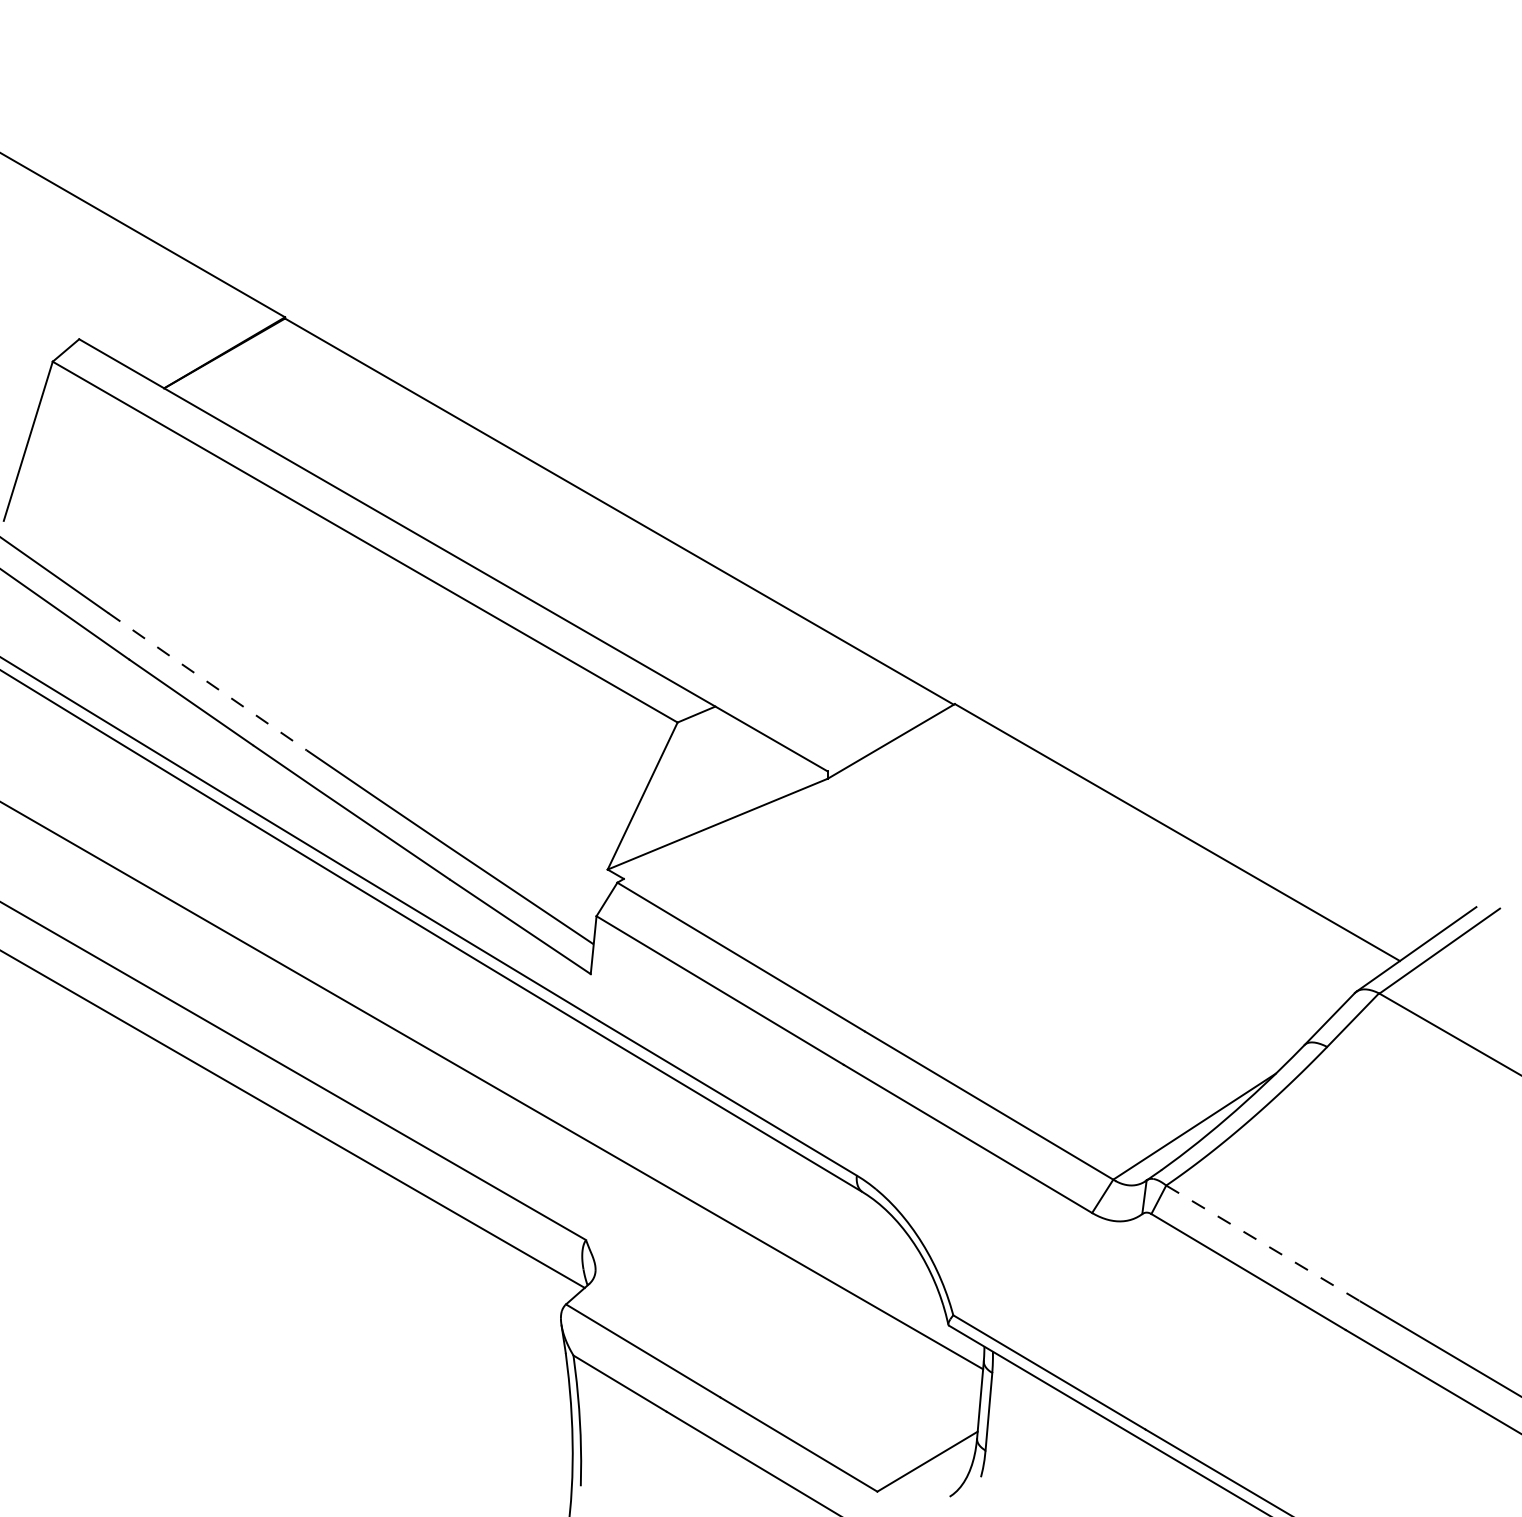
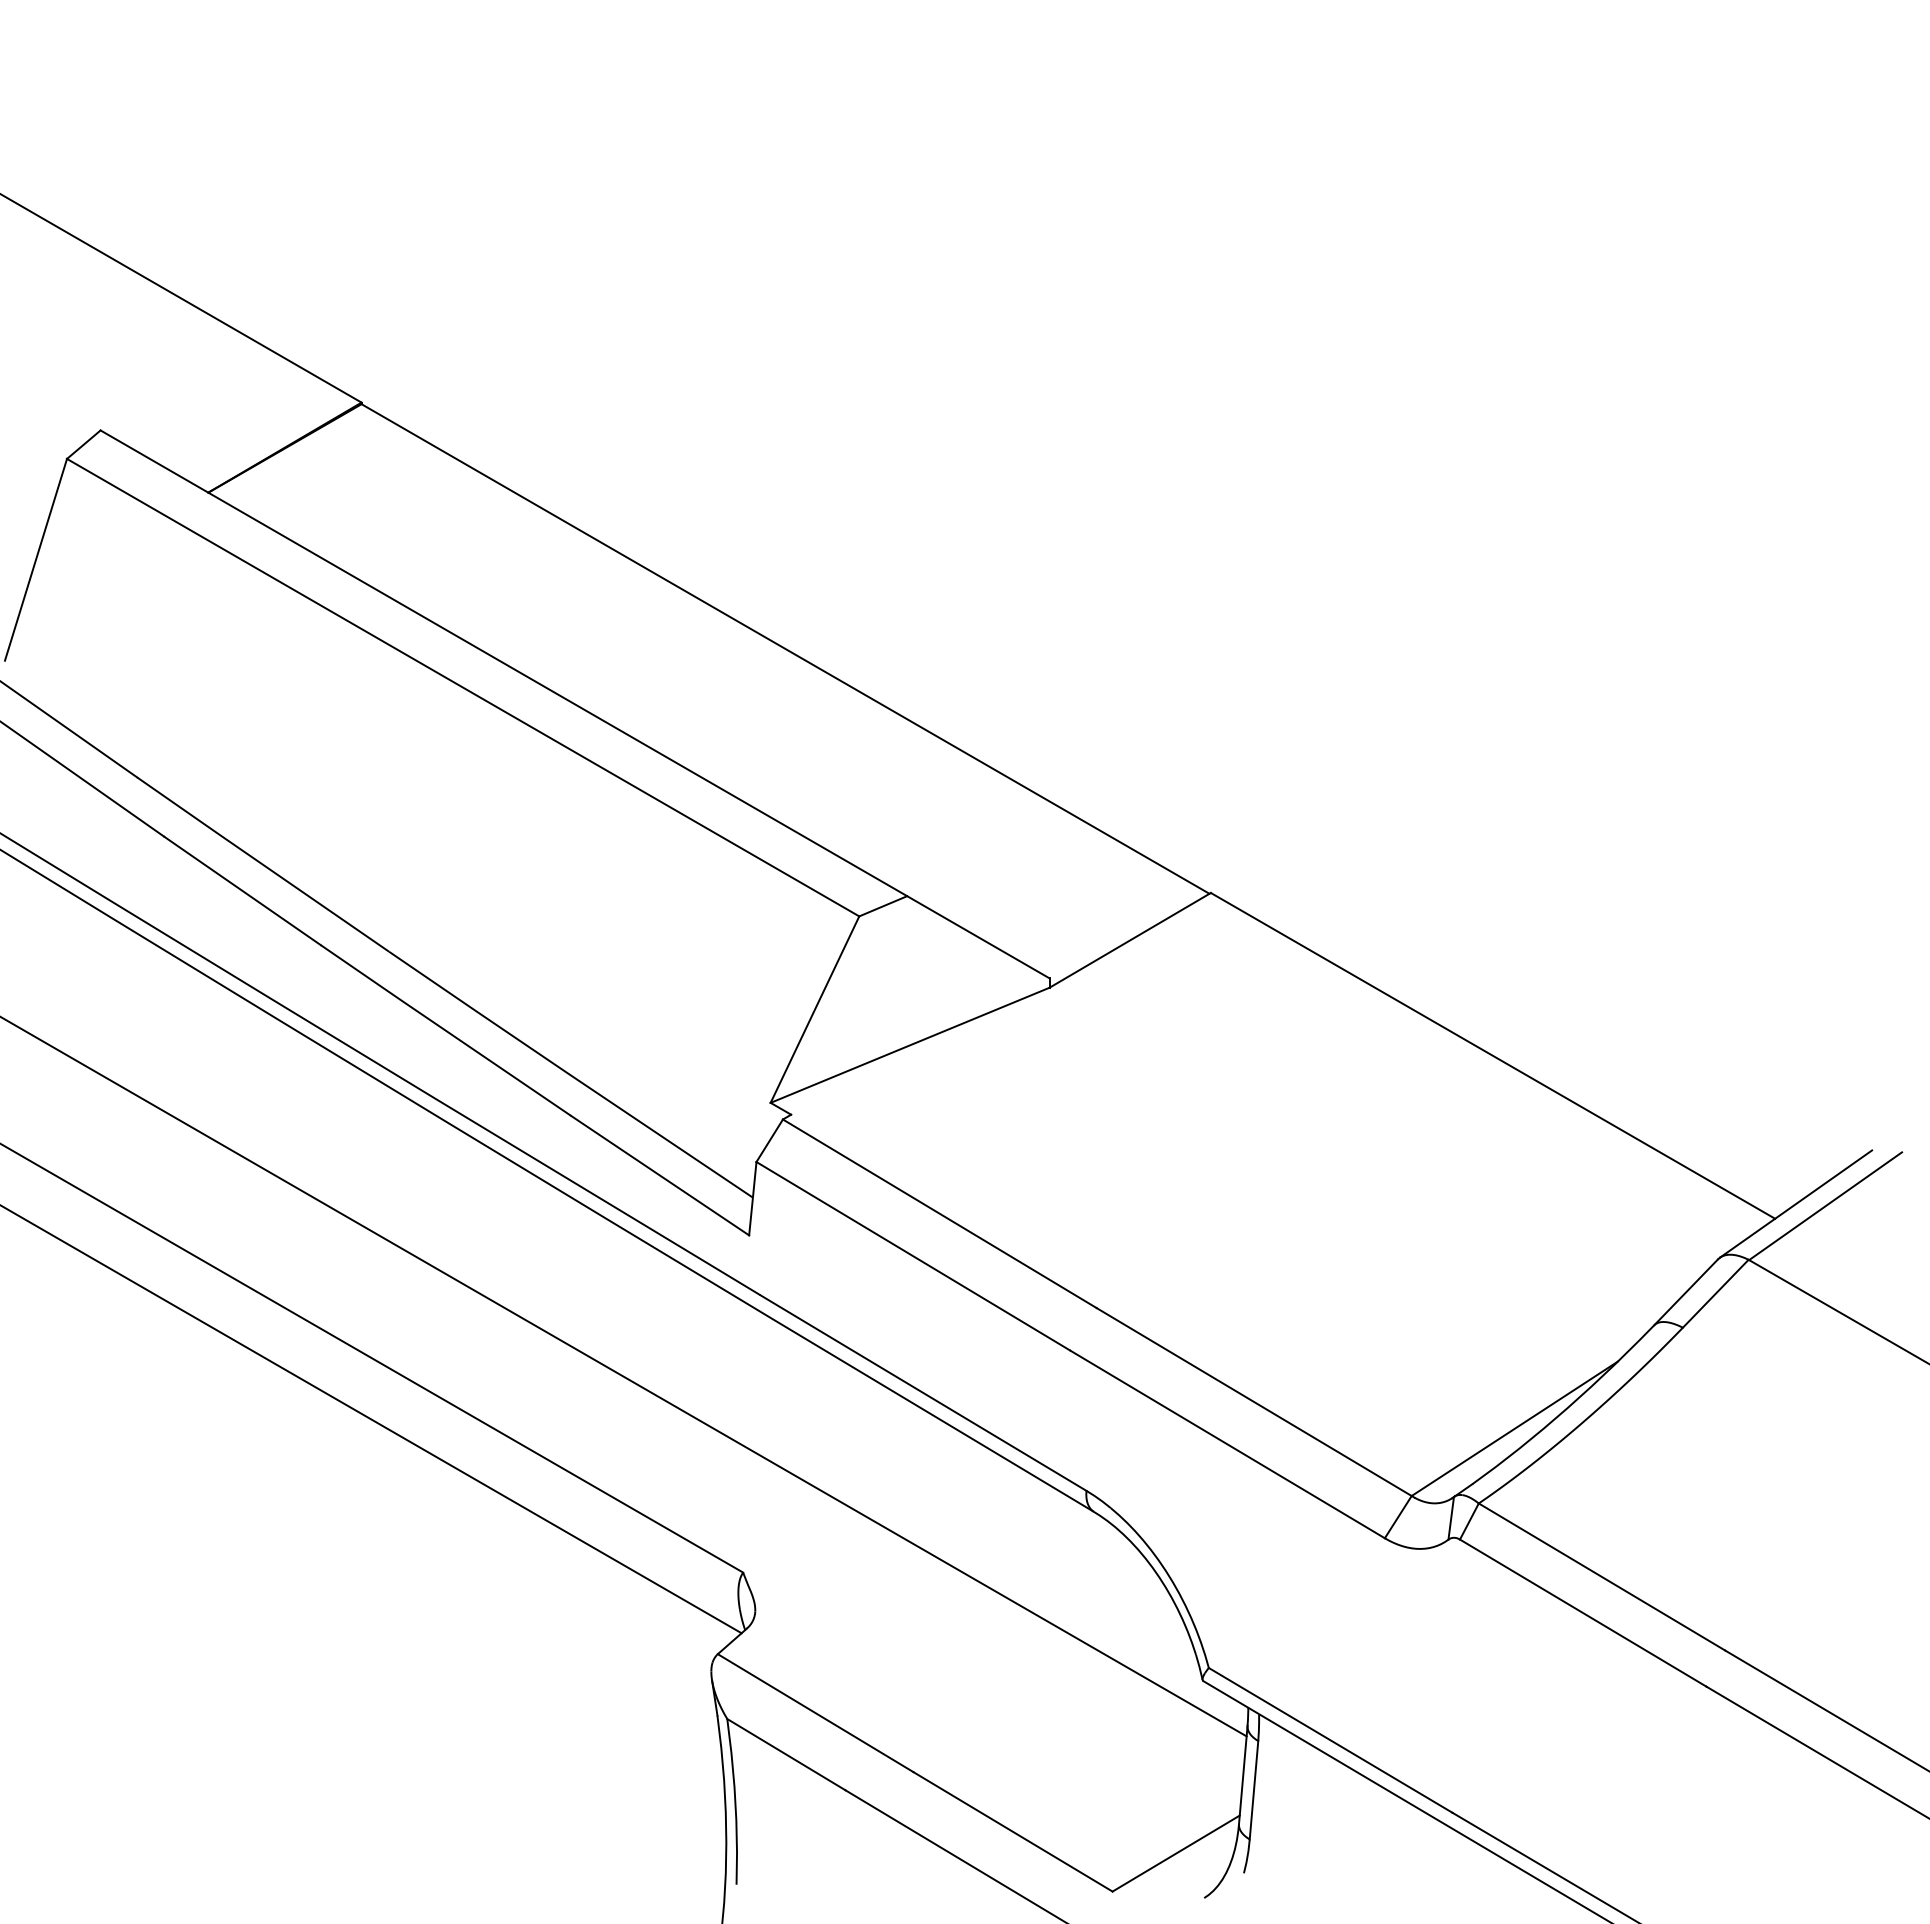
line: (206, 681) -> (262, 864), dashed -> solid
line: (1263, 1243) -> (1602, 1577), dashed -> solid

